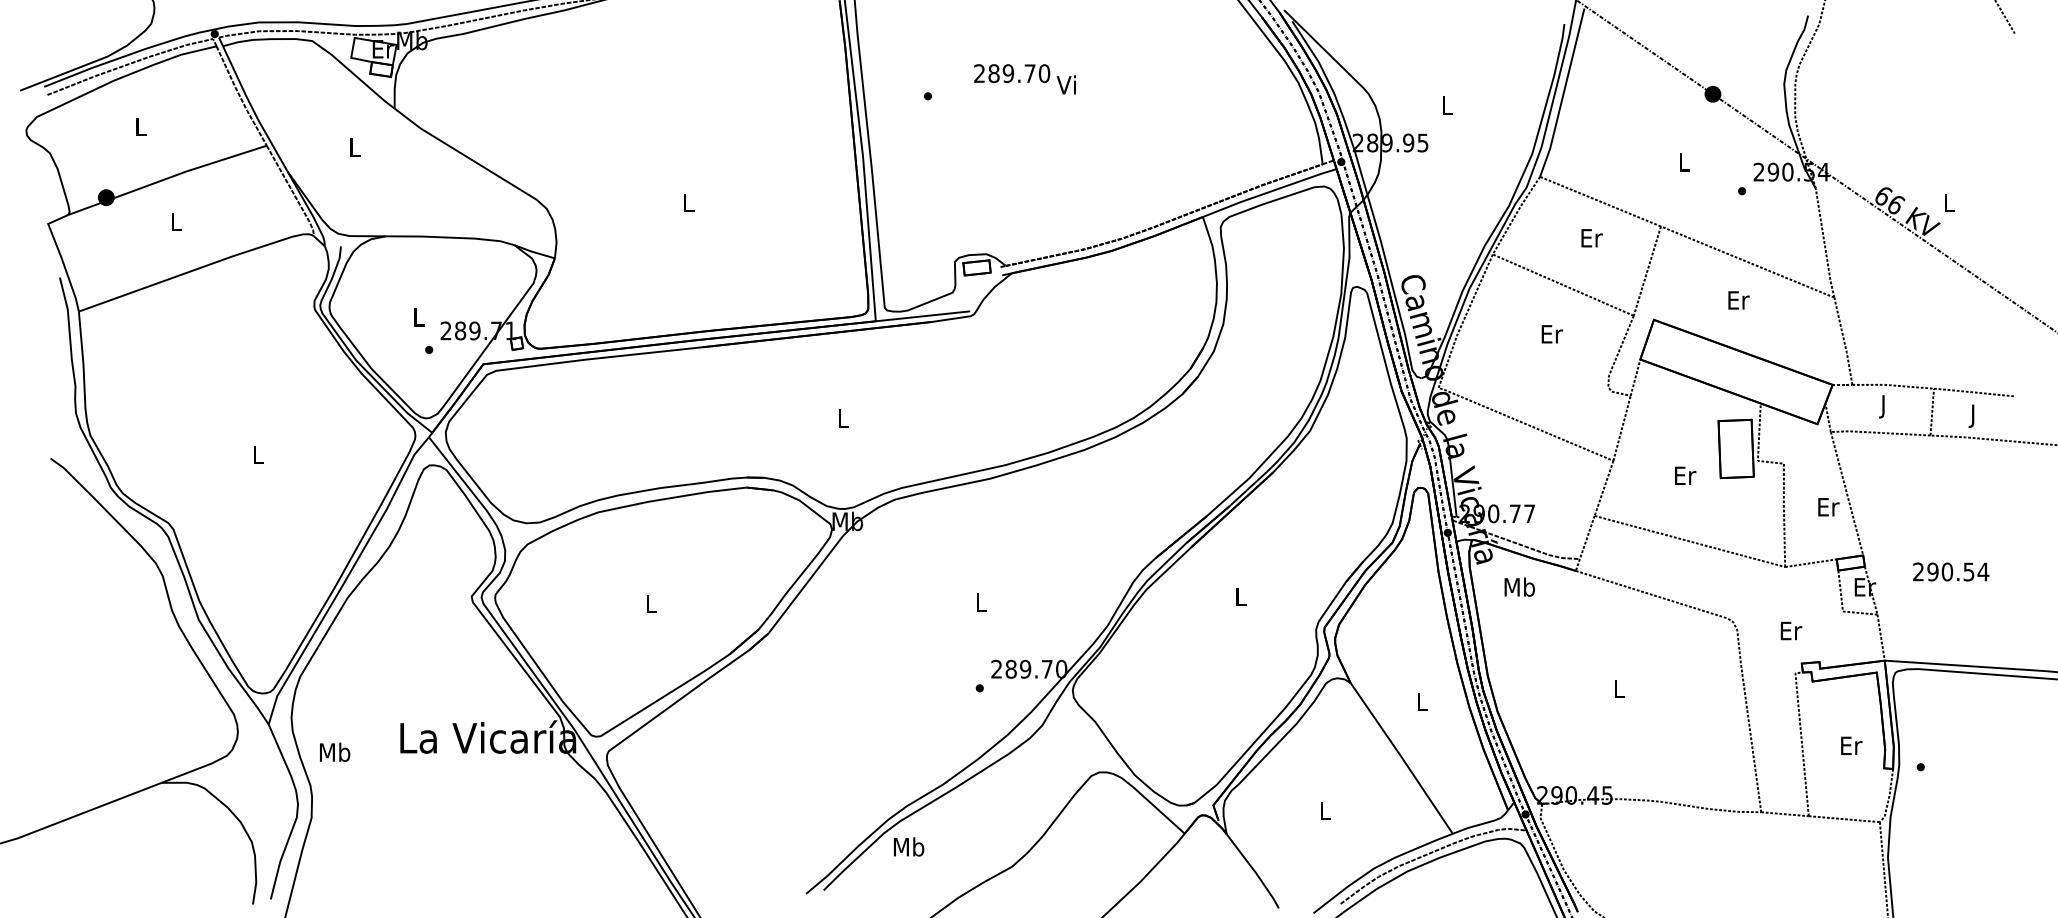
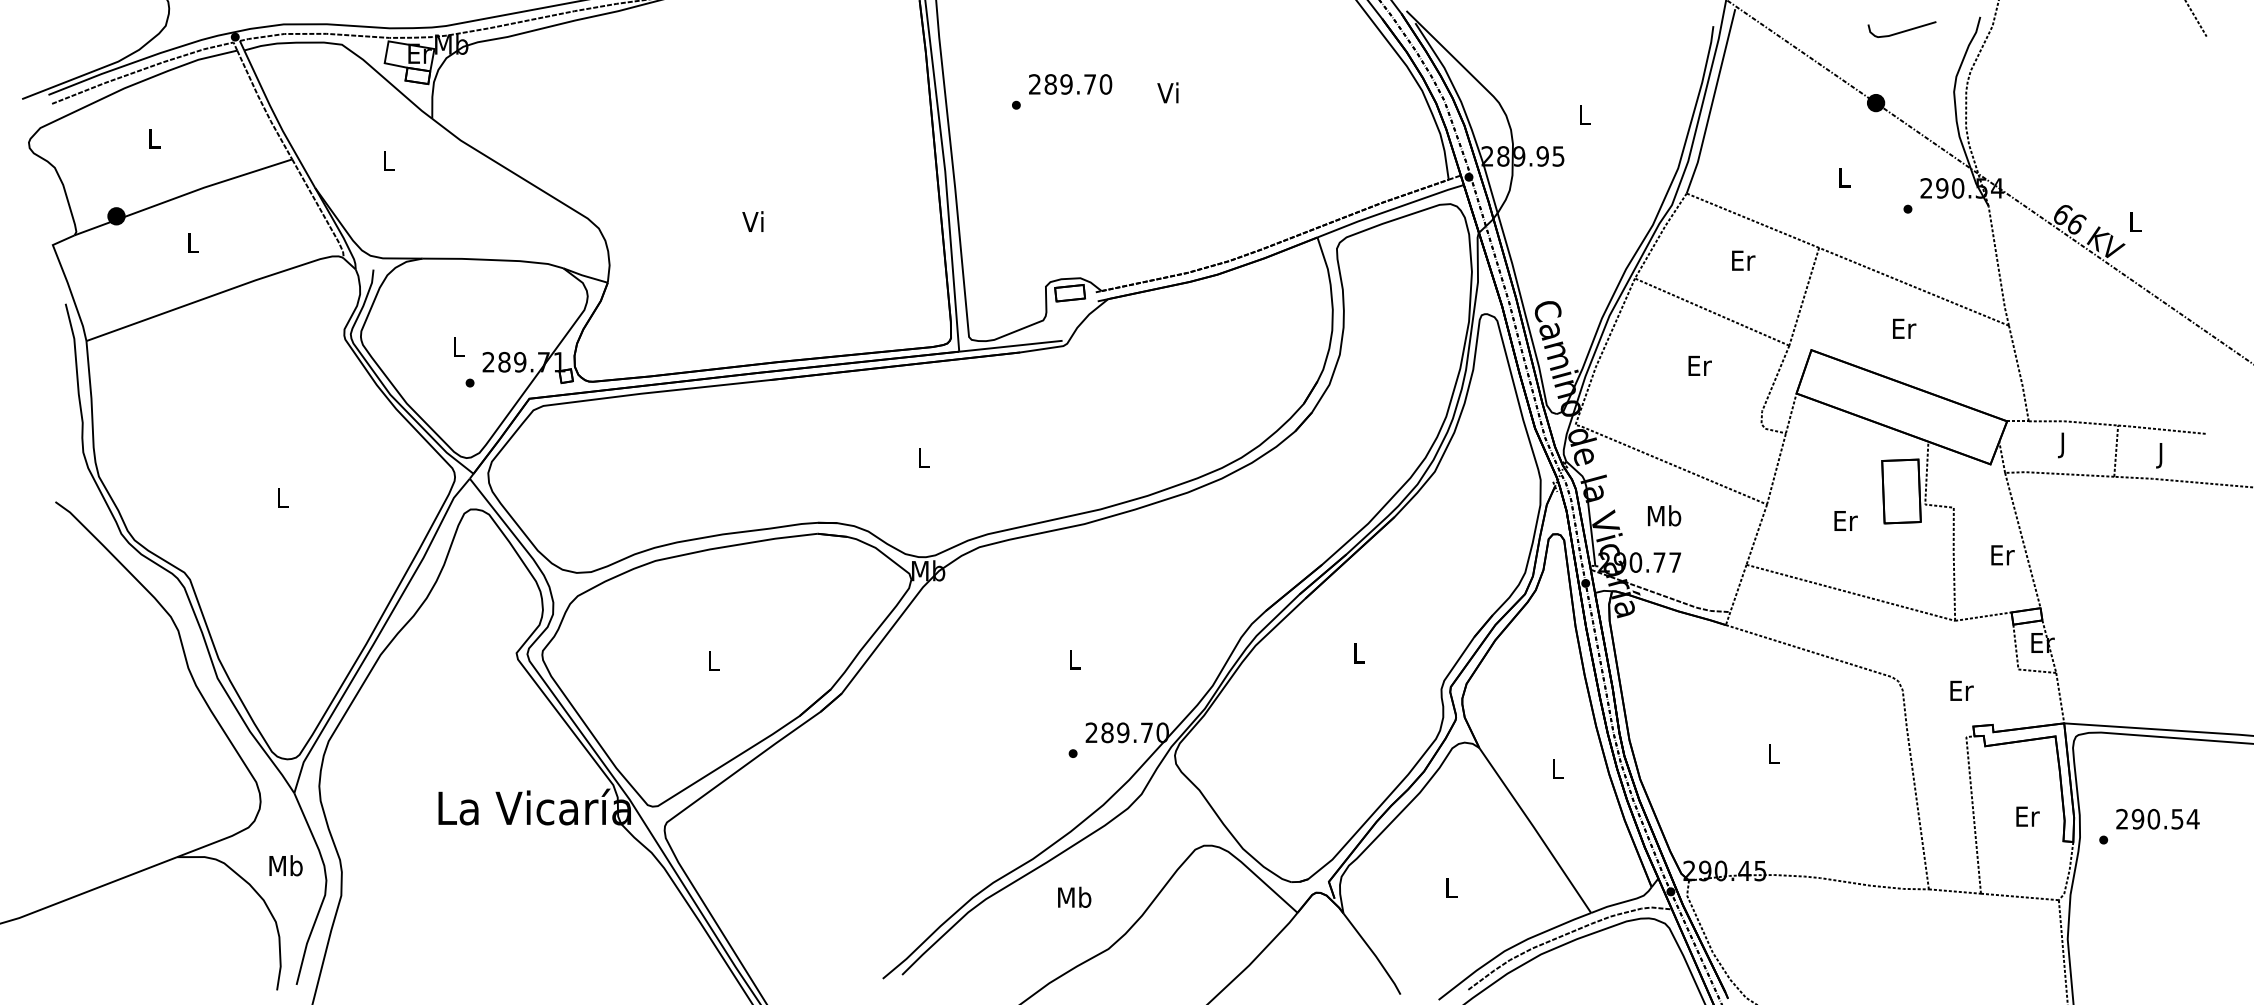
curve: (1736, 28) -> (1901, 31), added
text: (1012, 73) -> (1070, 84), moved
text: (687, 202) -> (752, 221), L -> Vi
text: (1950, 571) -> (2157, 818), moved
text: (1519, 586) -> (1664, 515), moved
text: (334, 752) -> (285, 865), moved
text: (908, 846) -> (1074, 896), moved

